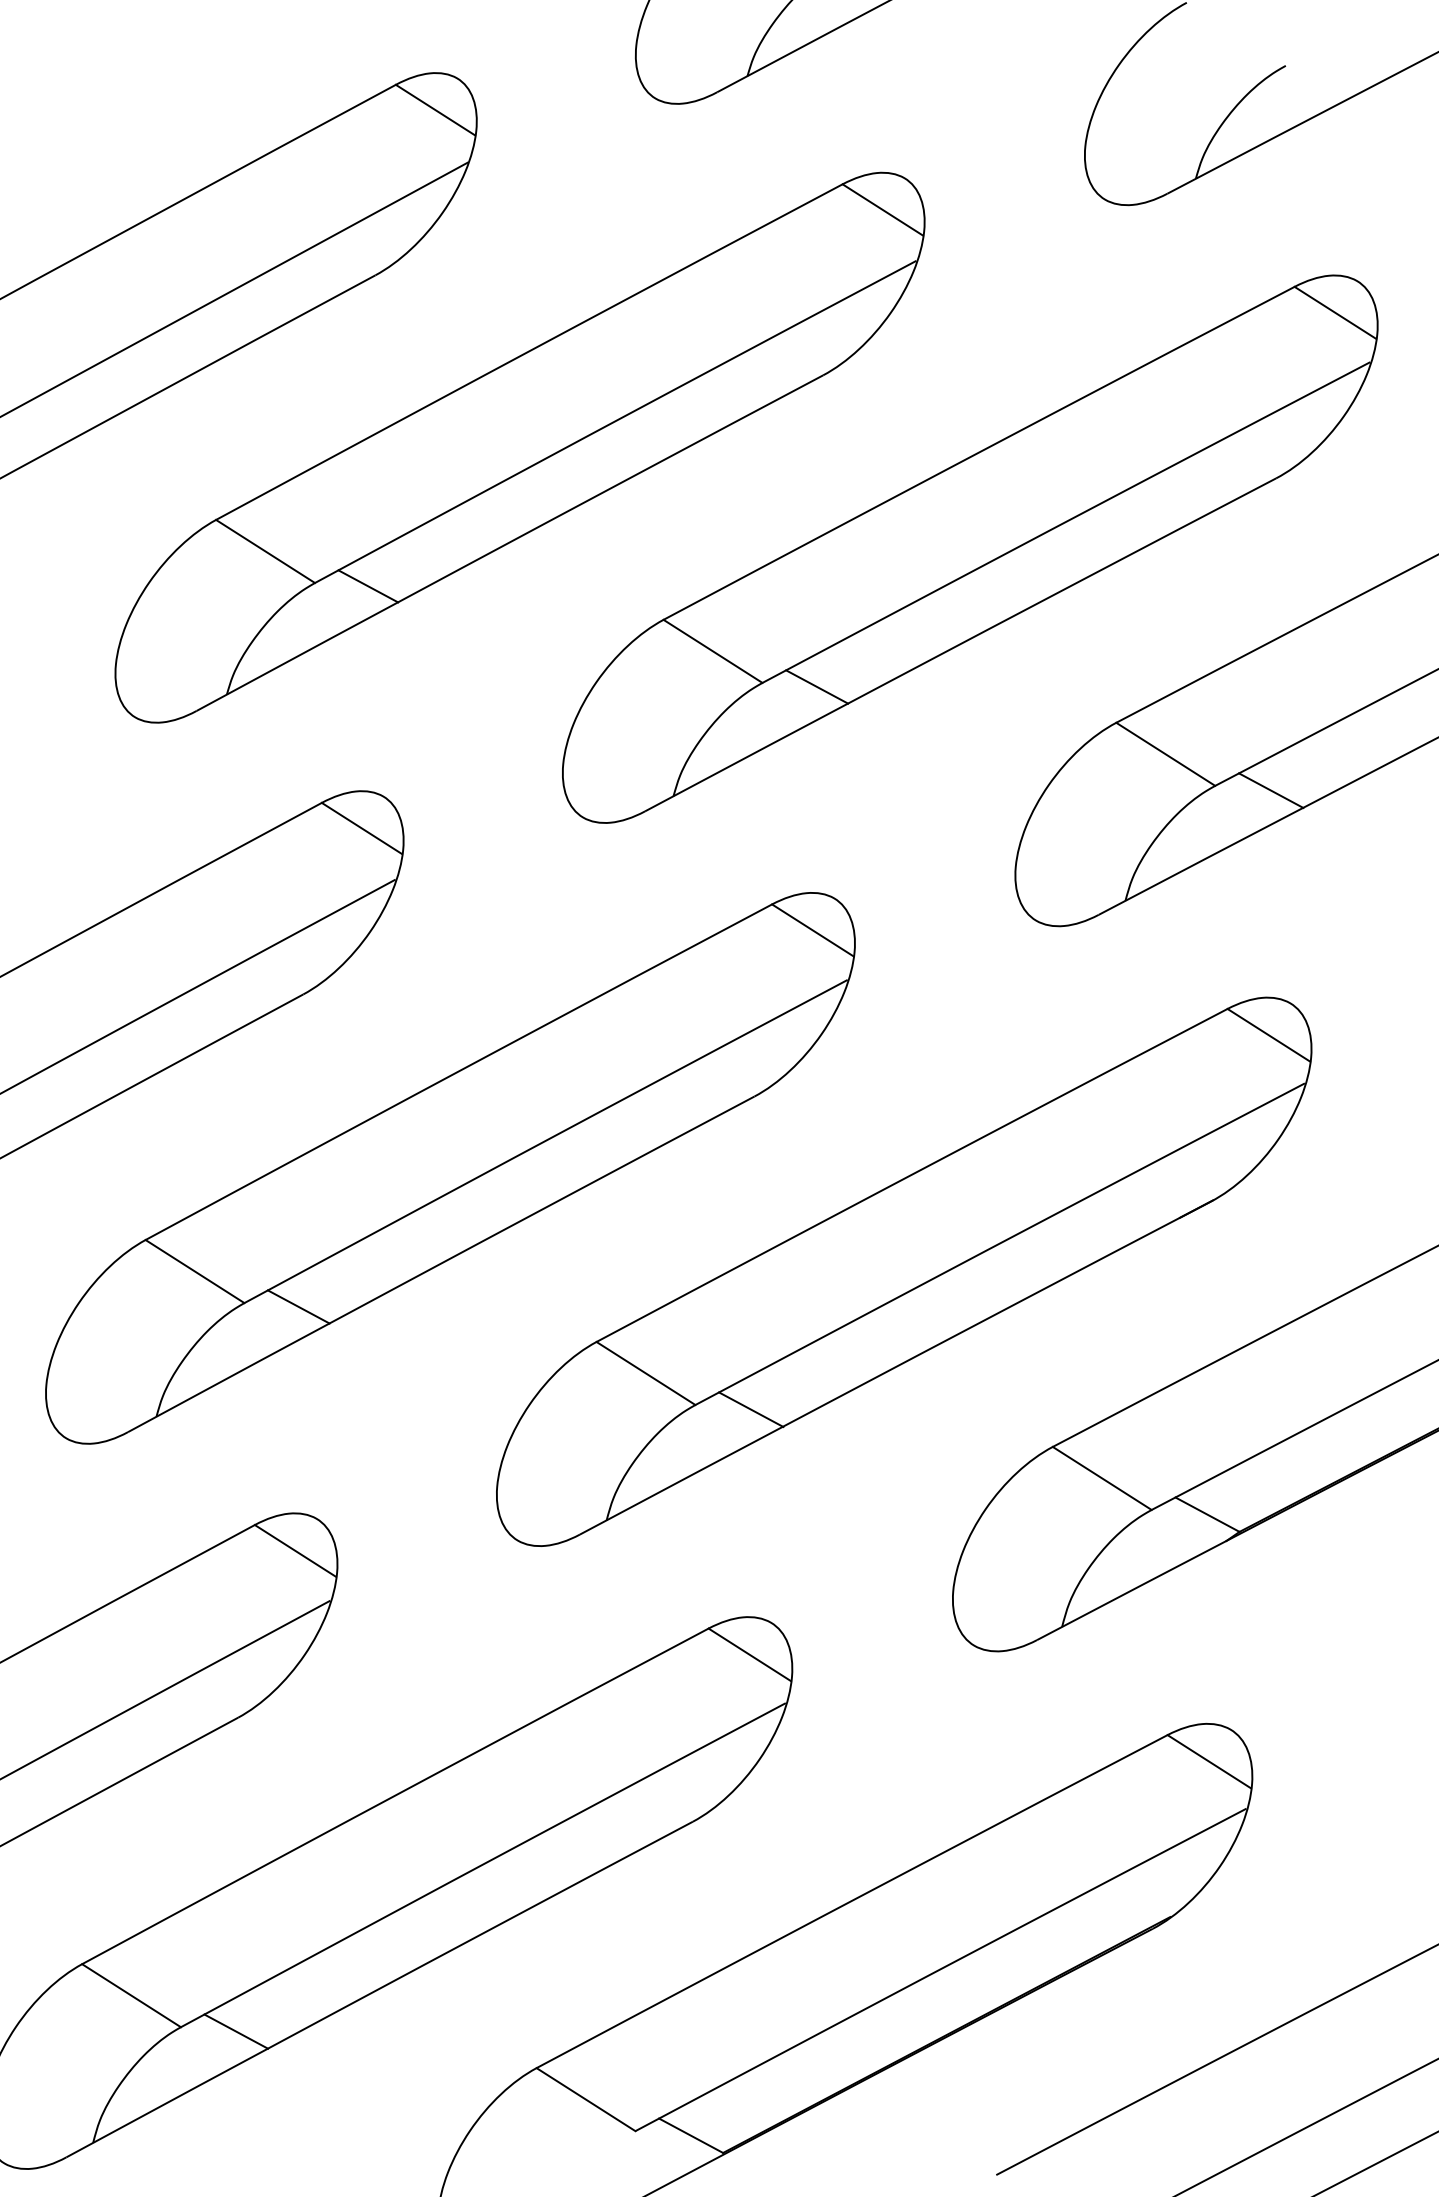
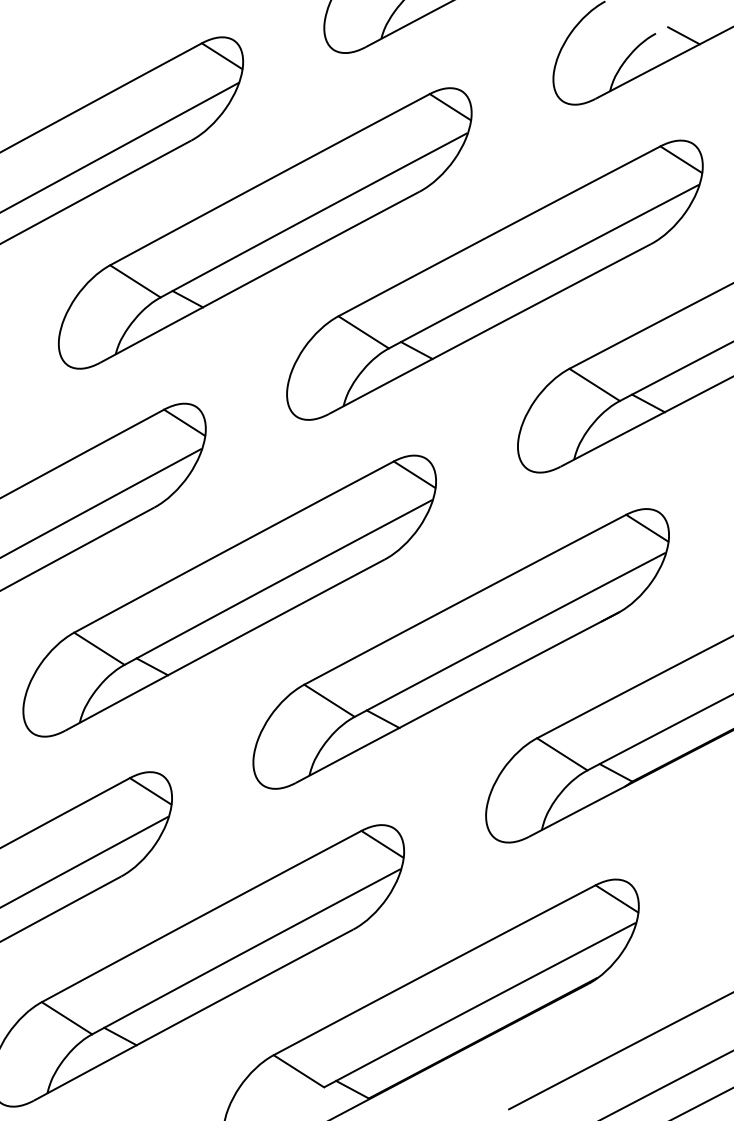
line: (1339, 69) -> (683, 35), added

